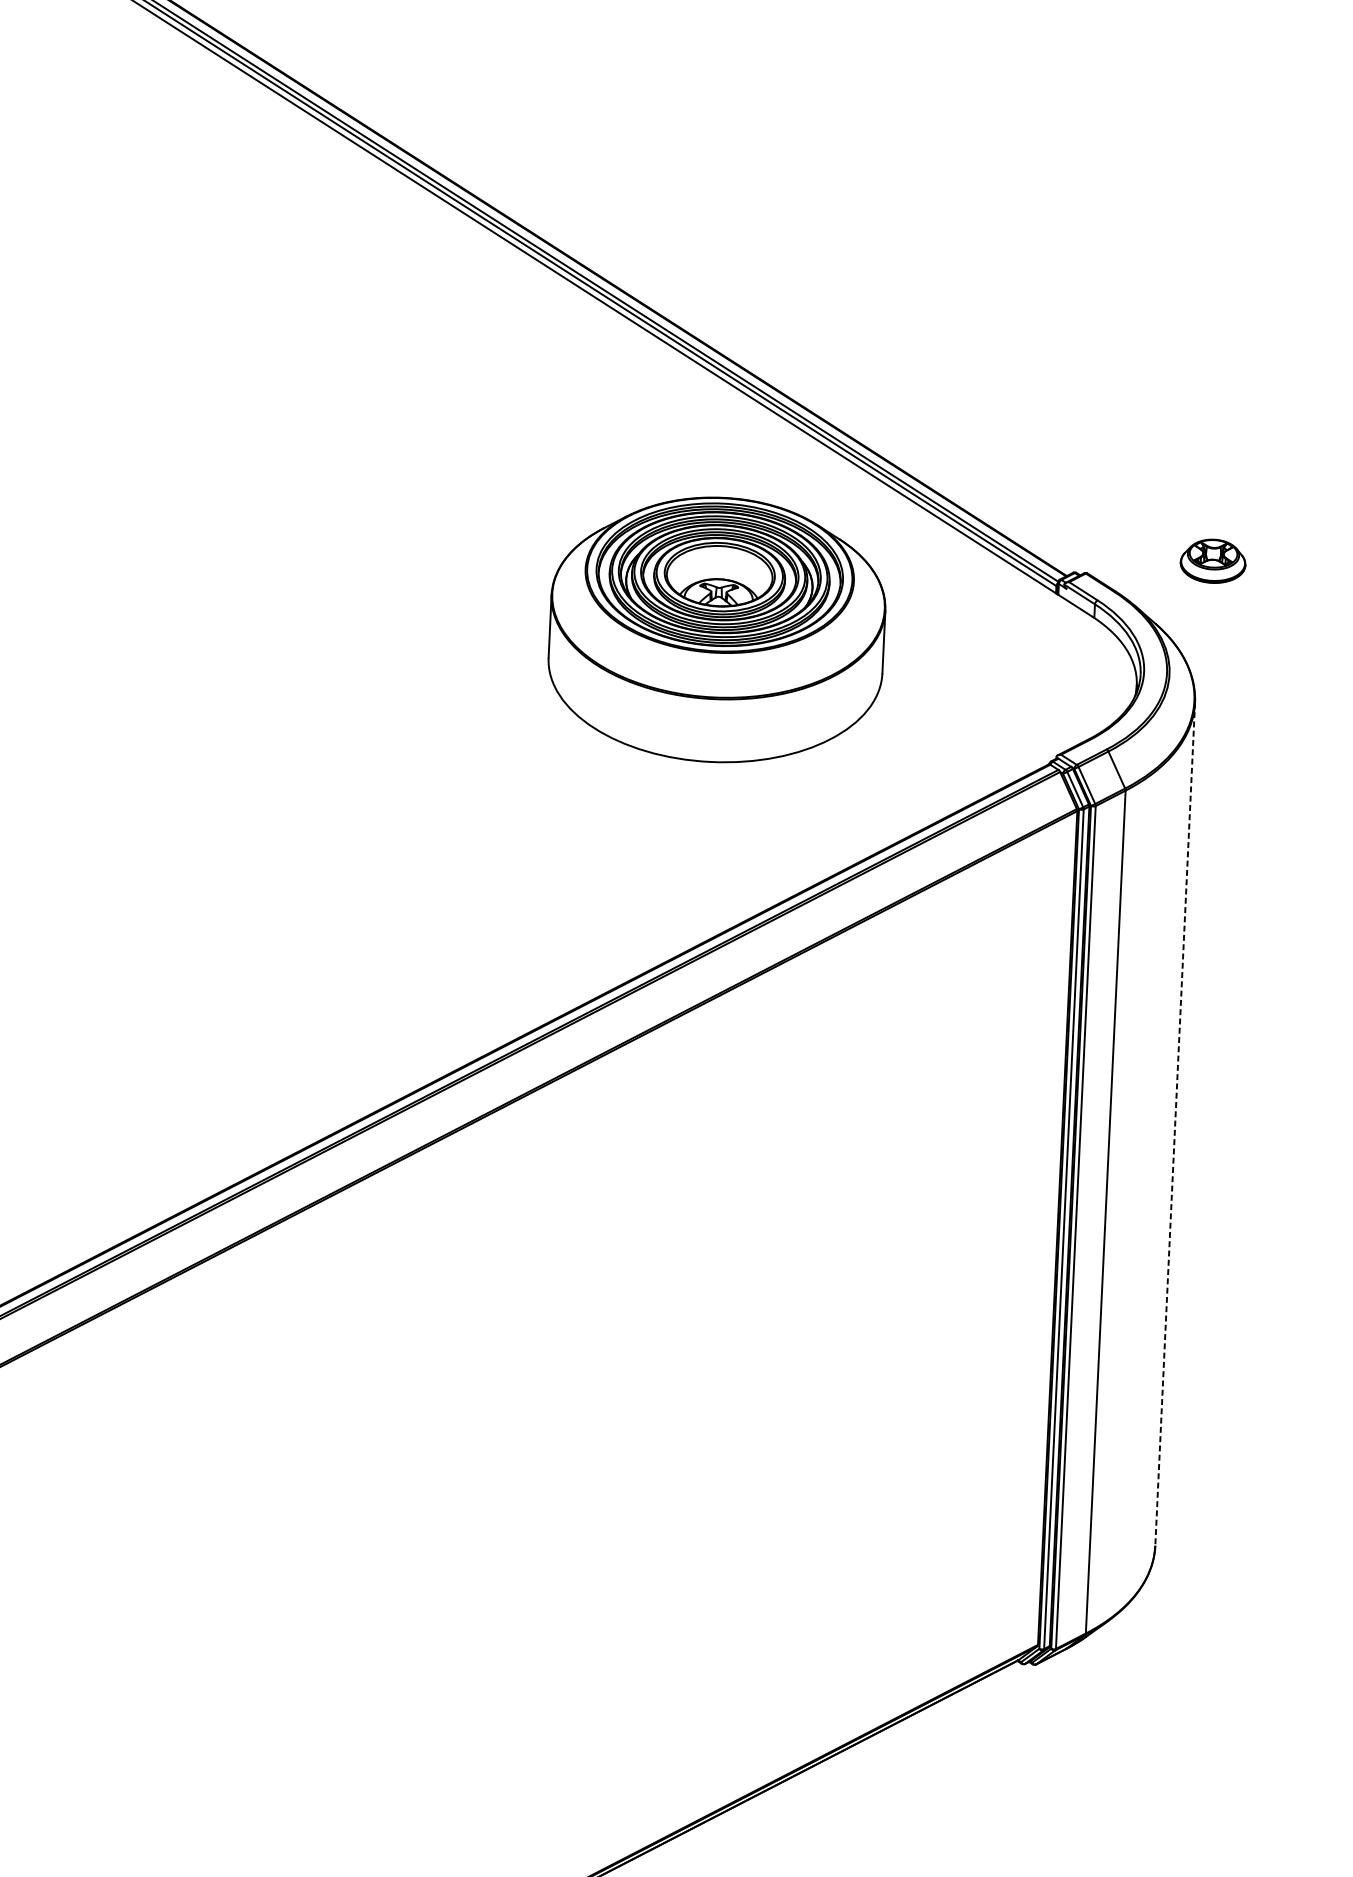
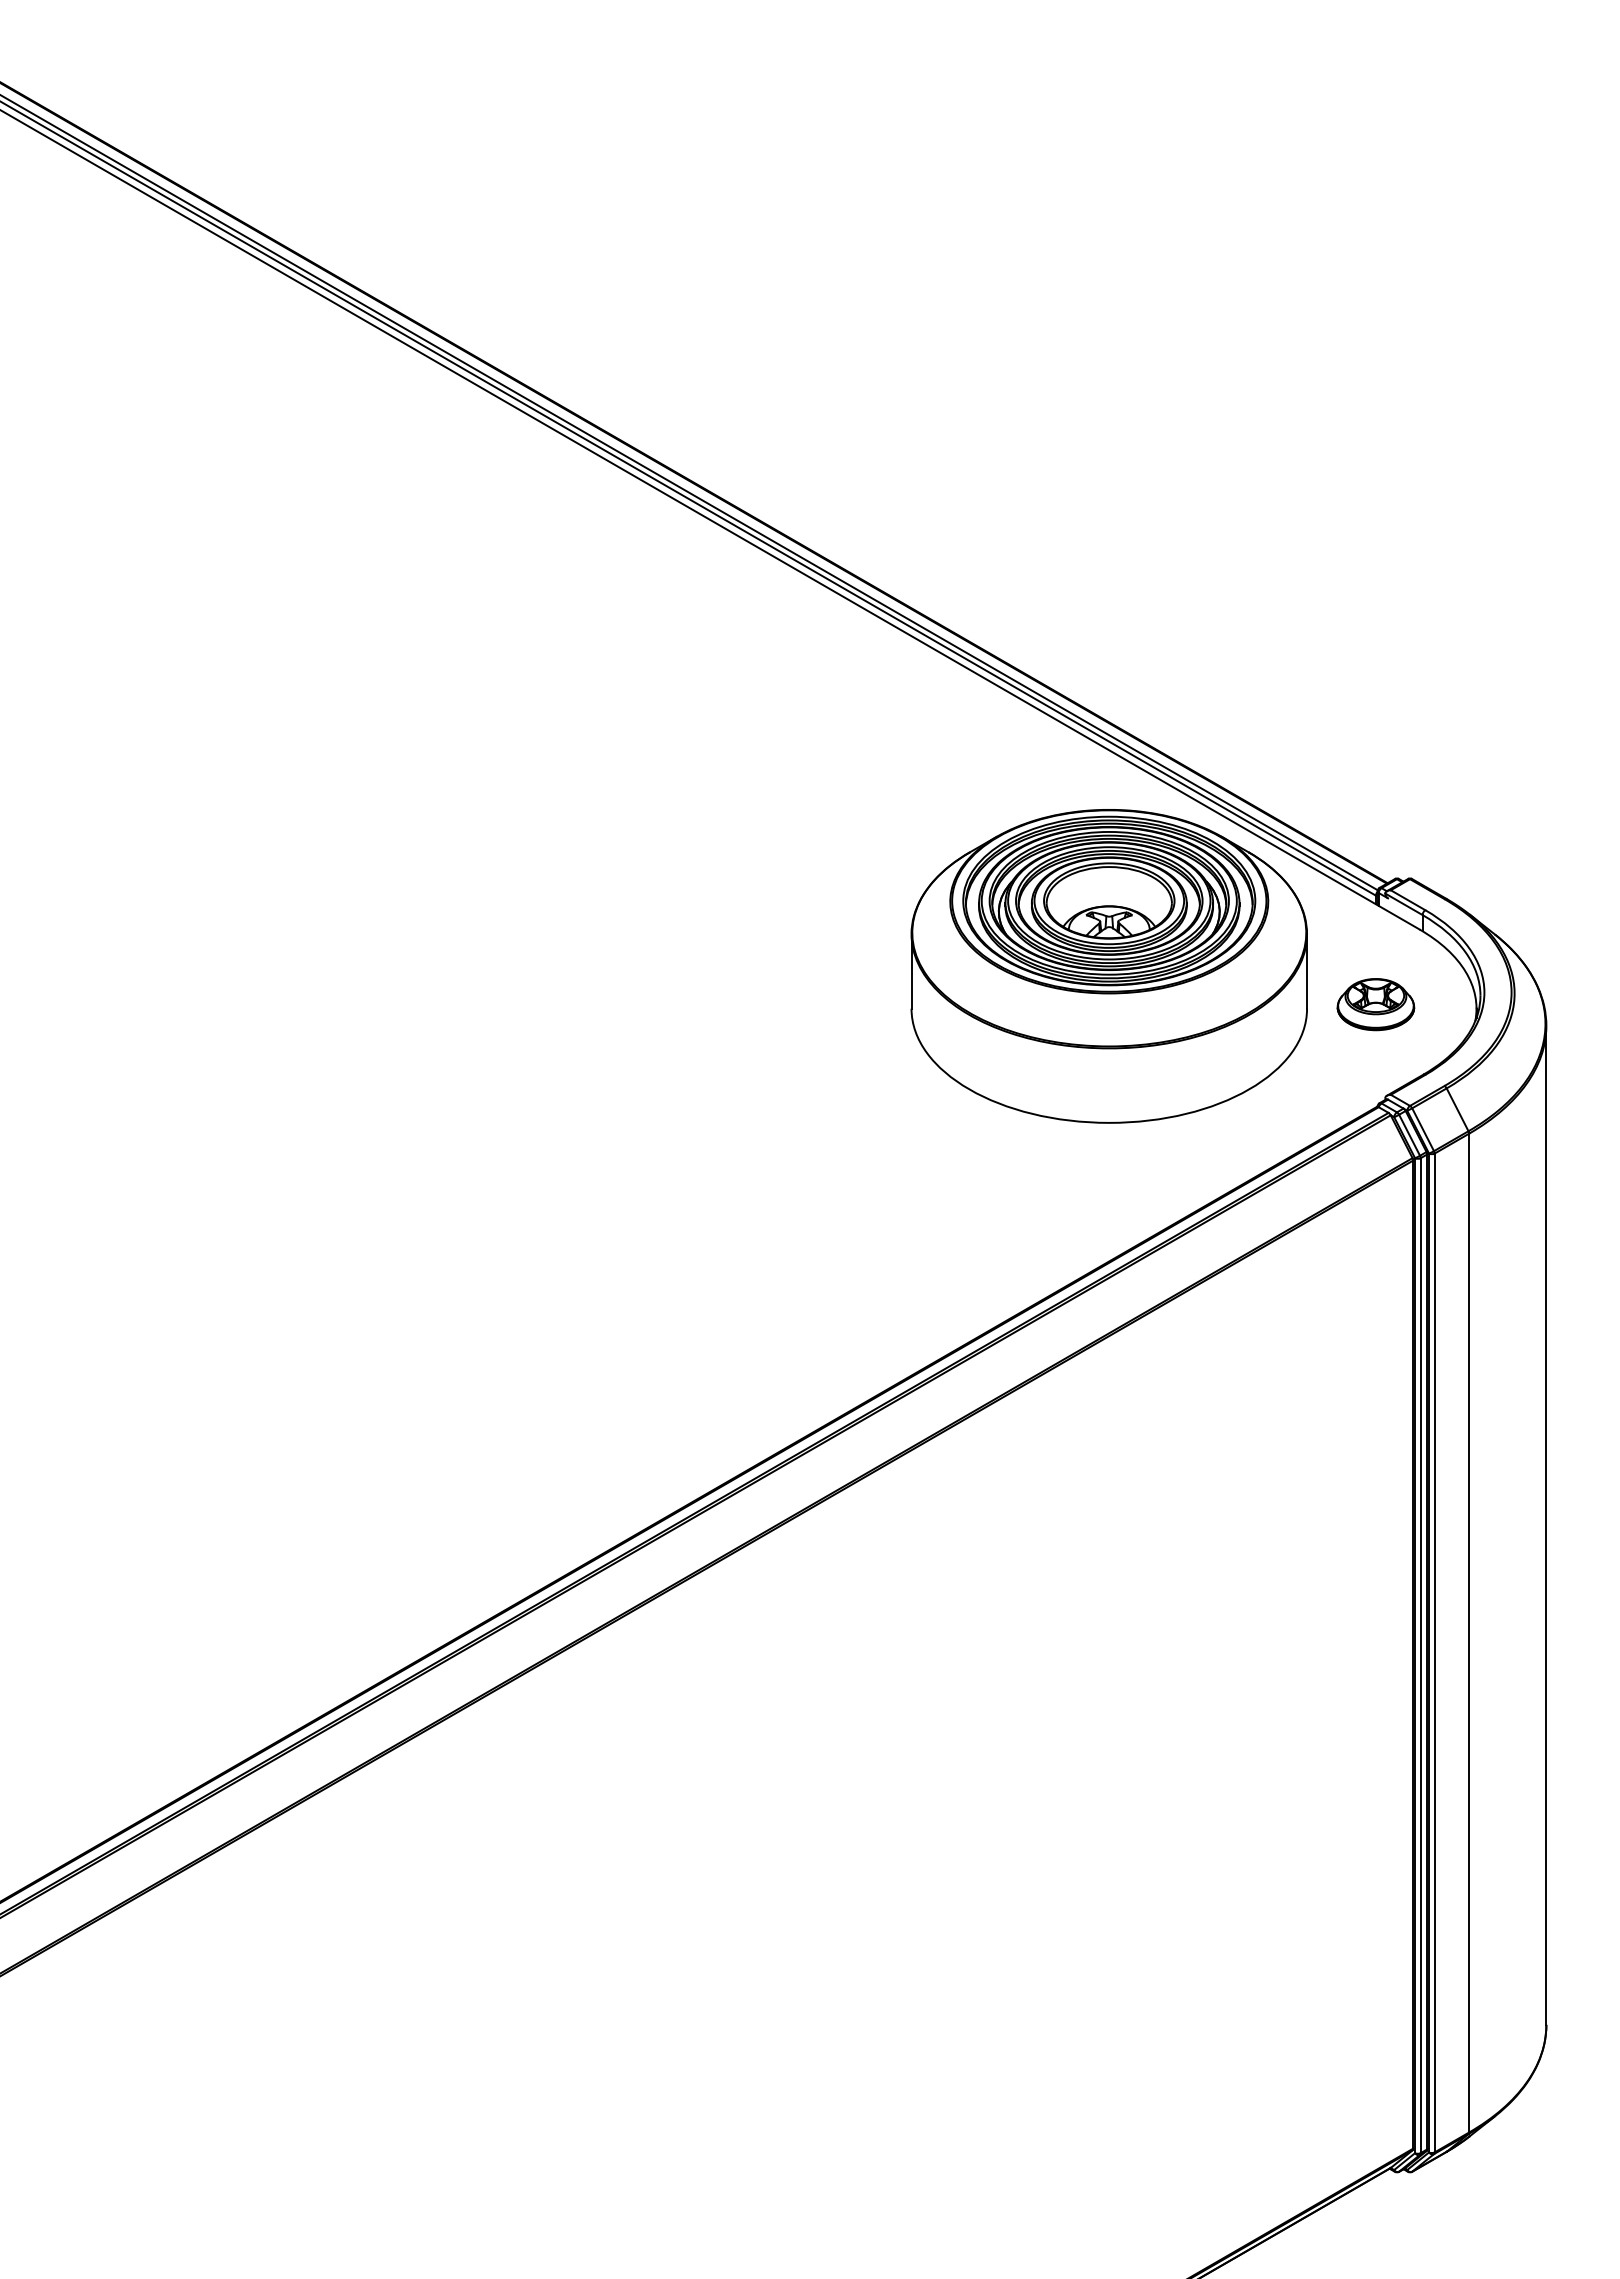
part: (1212, 561) -> (1375, 1004), moved
part: (716, 629) -> (1108, 966), moved
line: (1175, 1124) -> (1546, 1525), dashed -> solid

